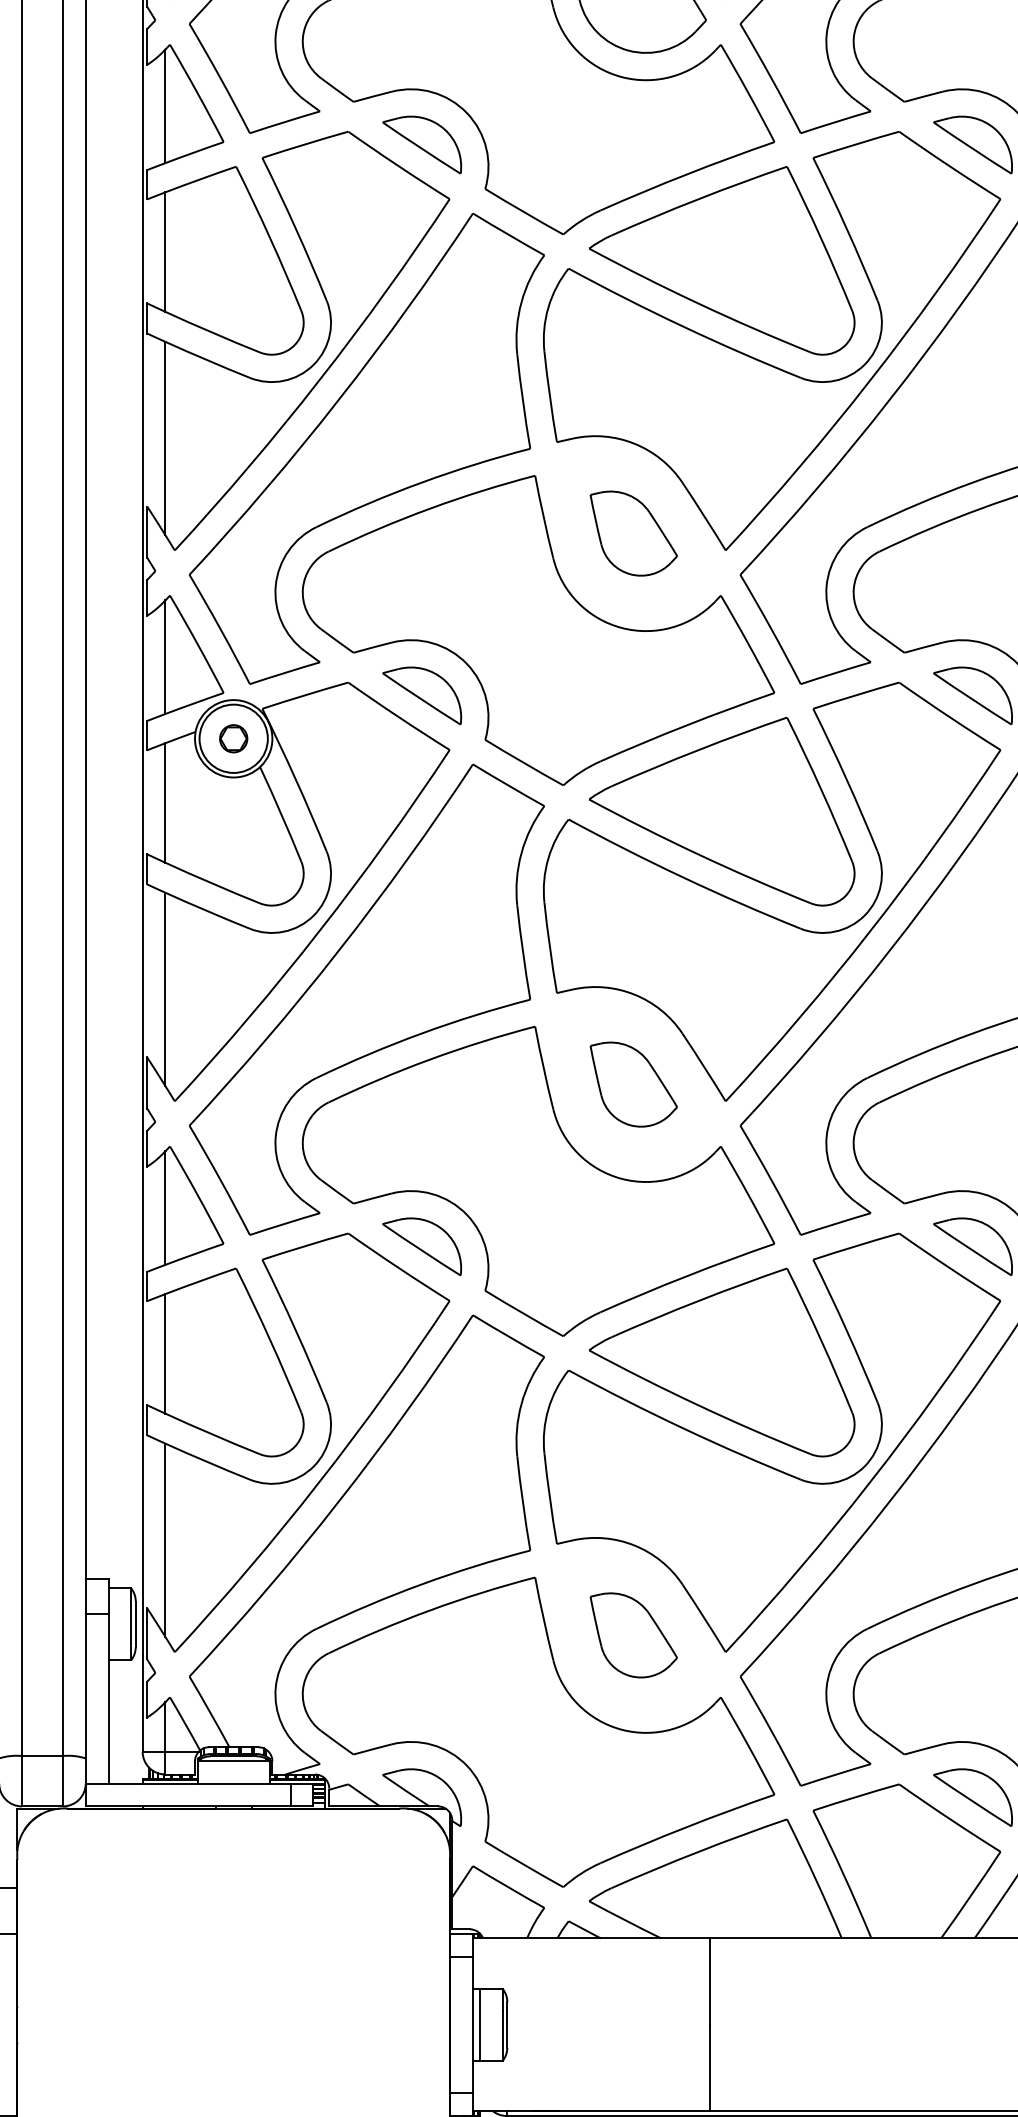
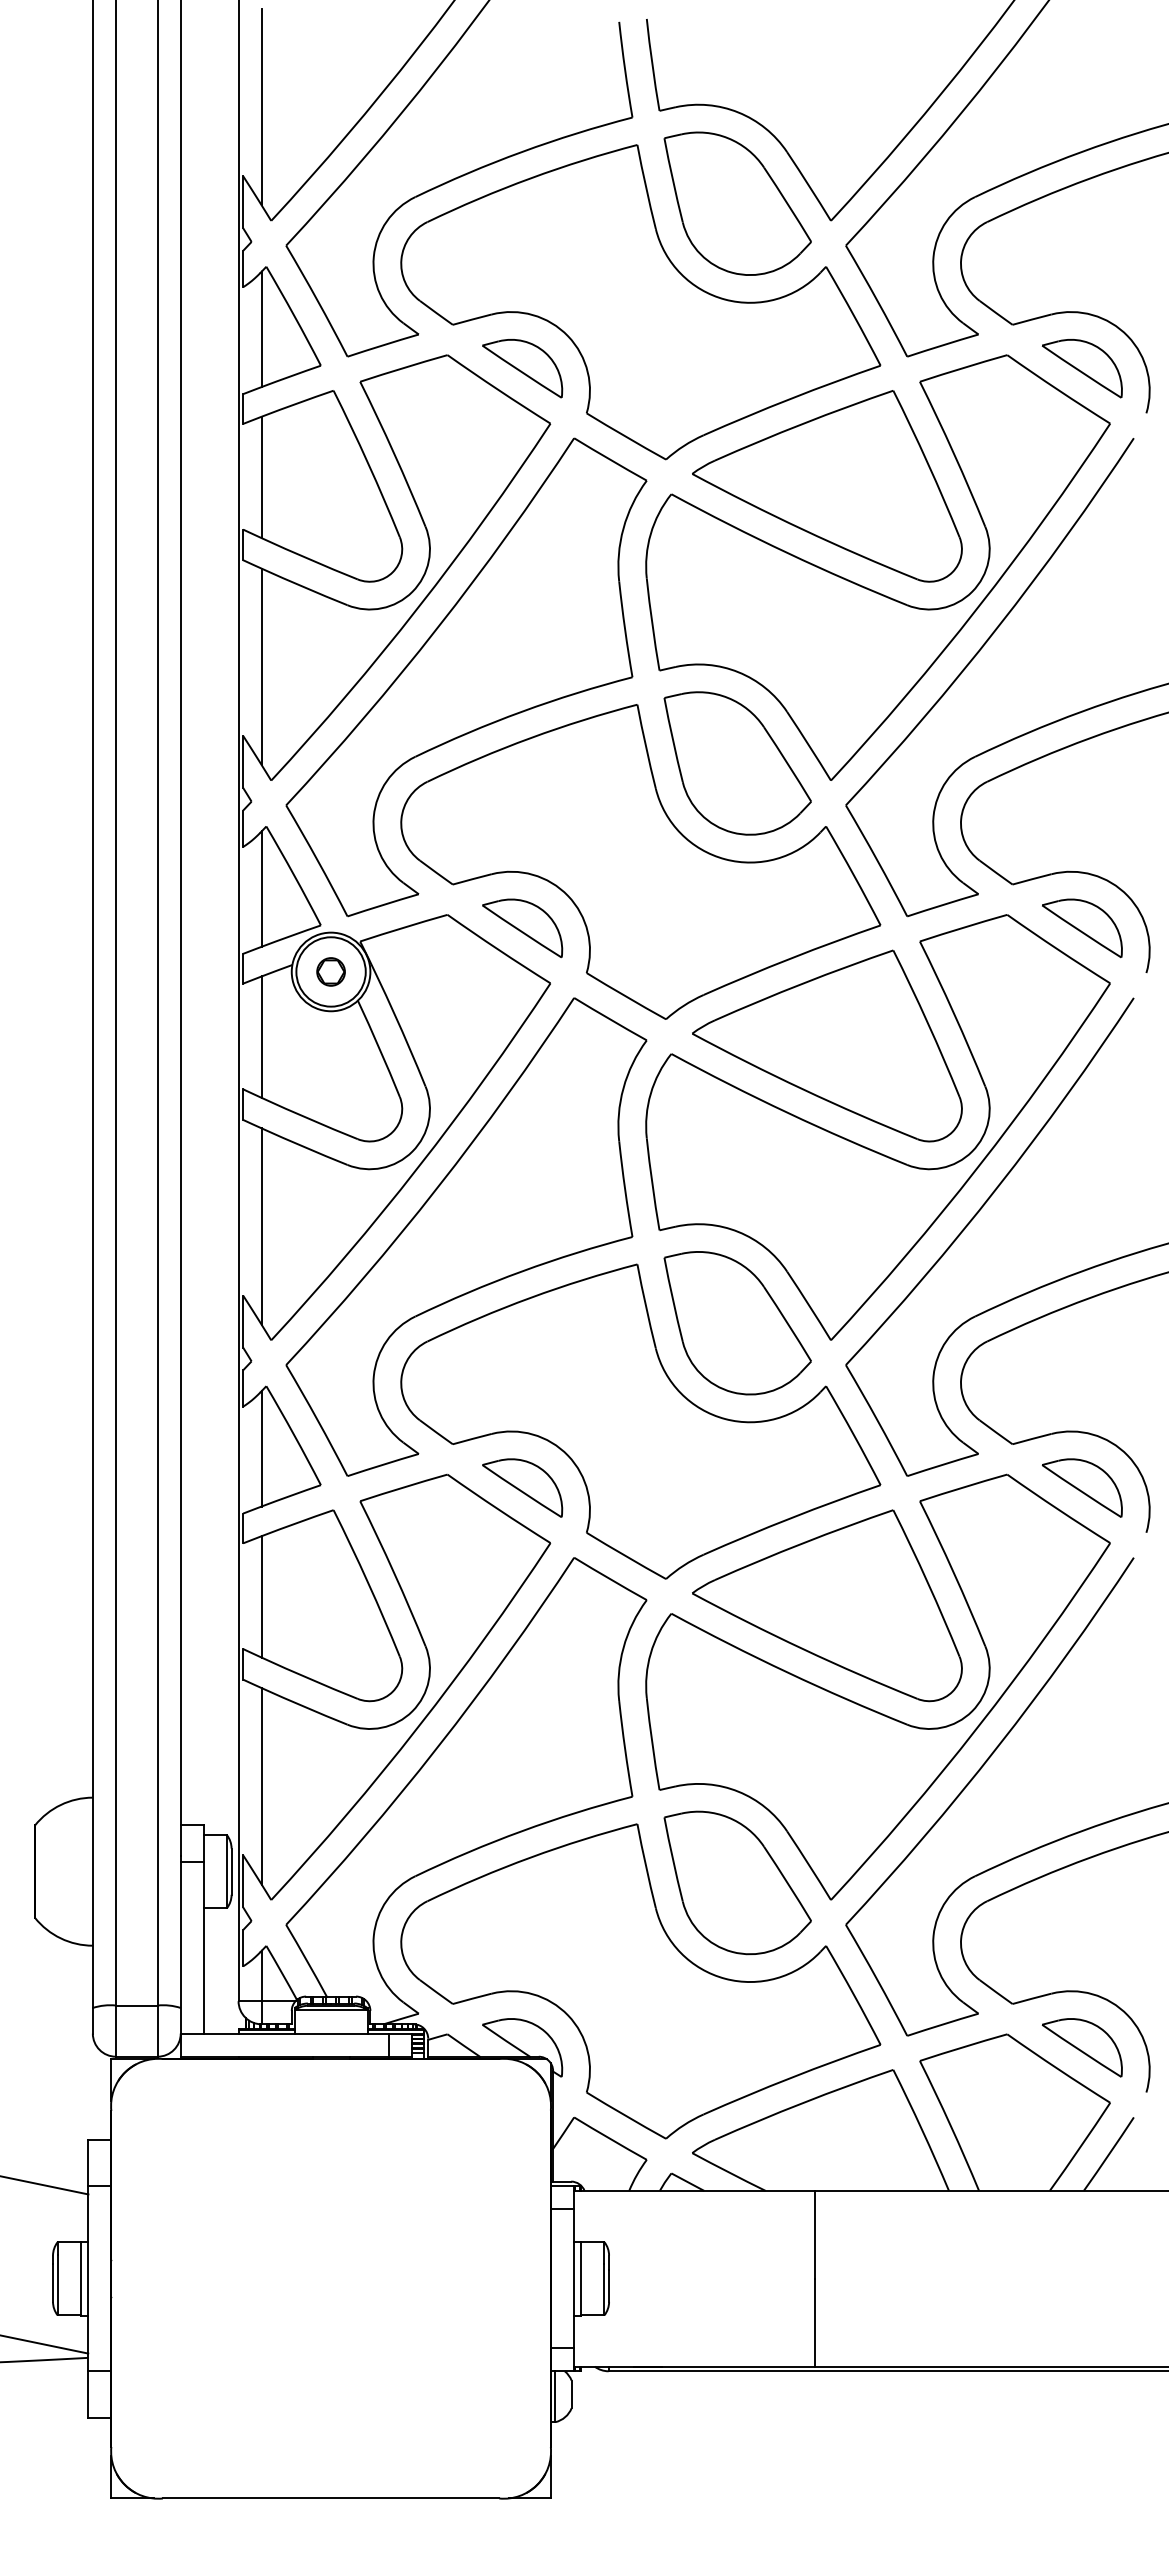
part: (633, 533) -> (737, 763), size x1.67
part: (633, 1084) -> (737, 1323), size x1.67
part: (633, 1634) -> (737, 1882), size x1.67

